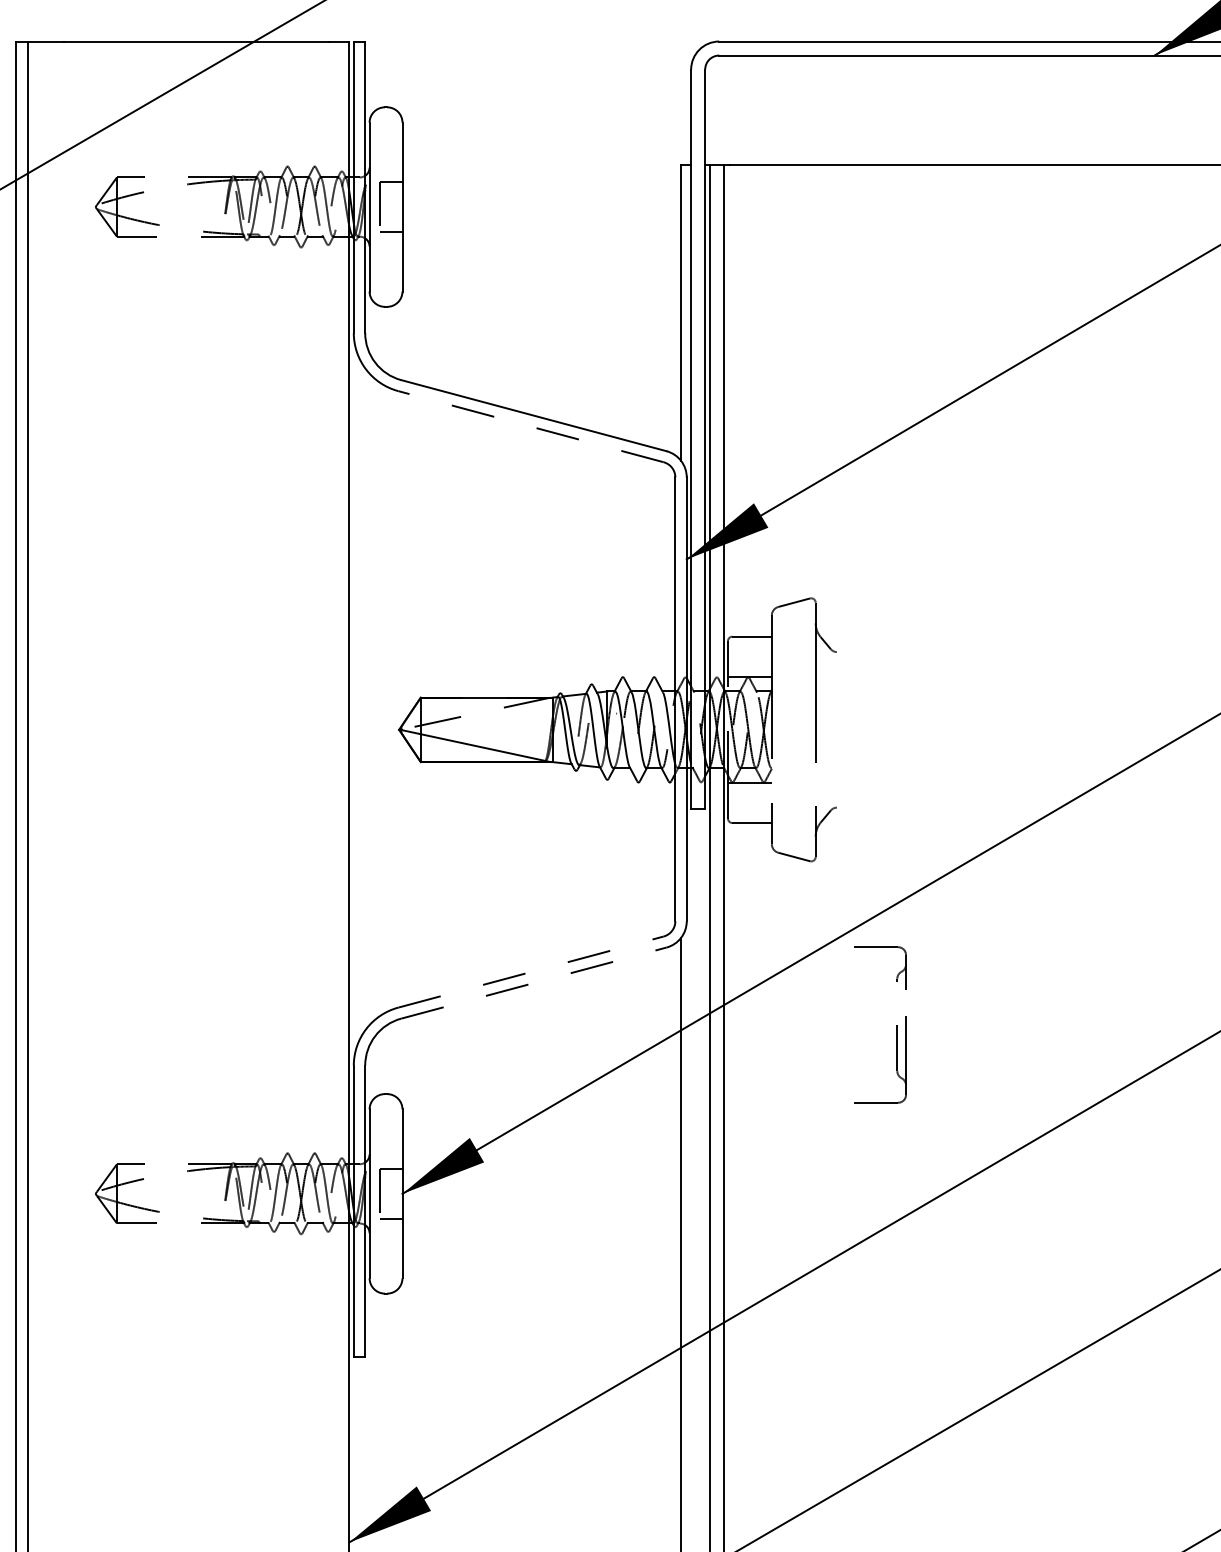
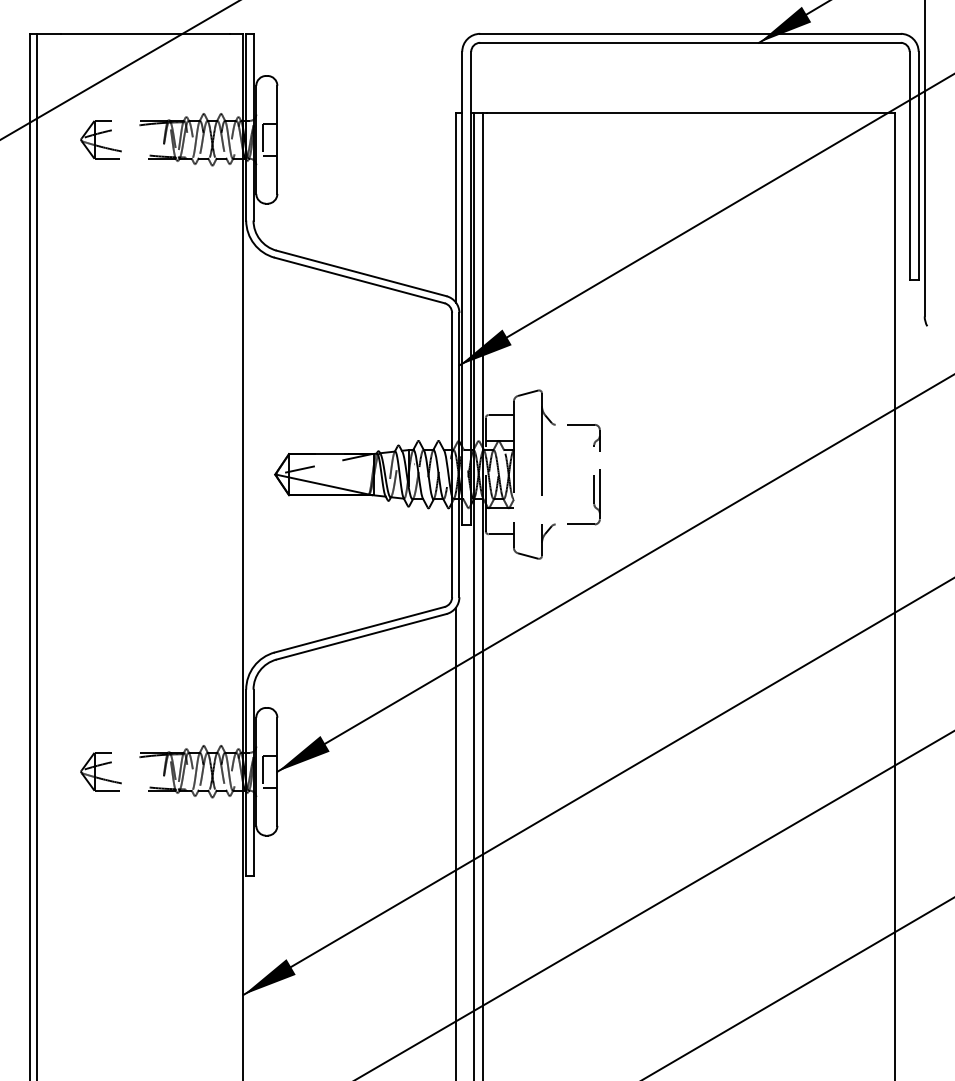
line: (530, 426) -> (359, 280), dashed -> solid
line: (530, 971) -> (359, 629), dashed -> solid
line: (533, 982) -> (361, 636), dashed -> solid
part: (896, 1026) -> (593, 475), moved

